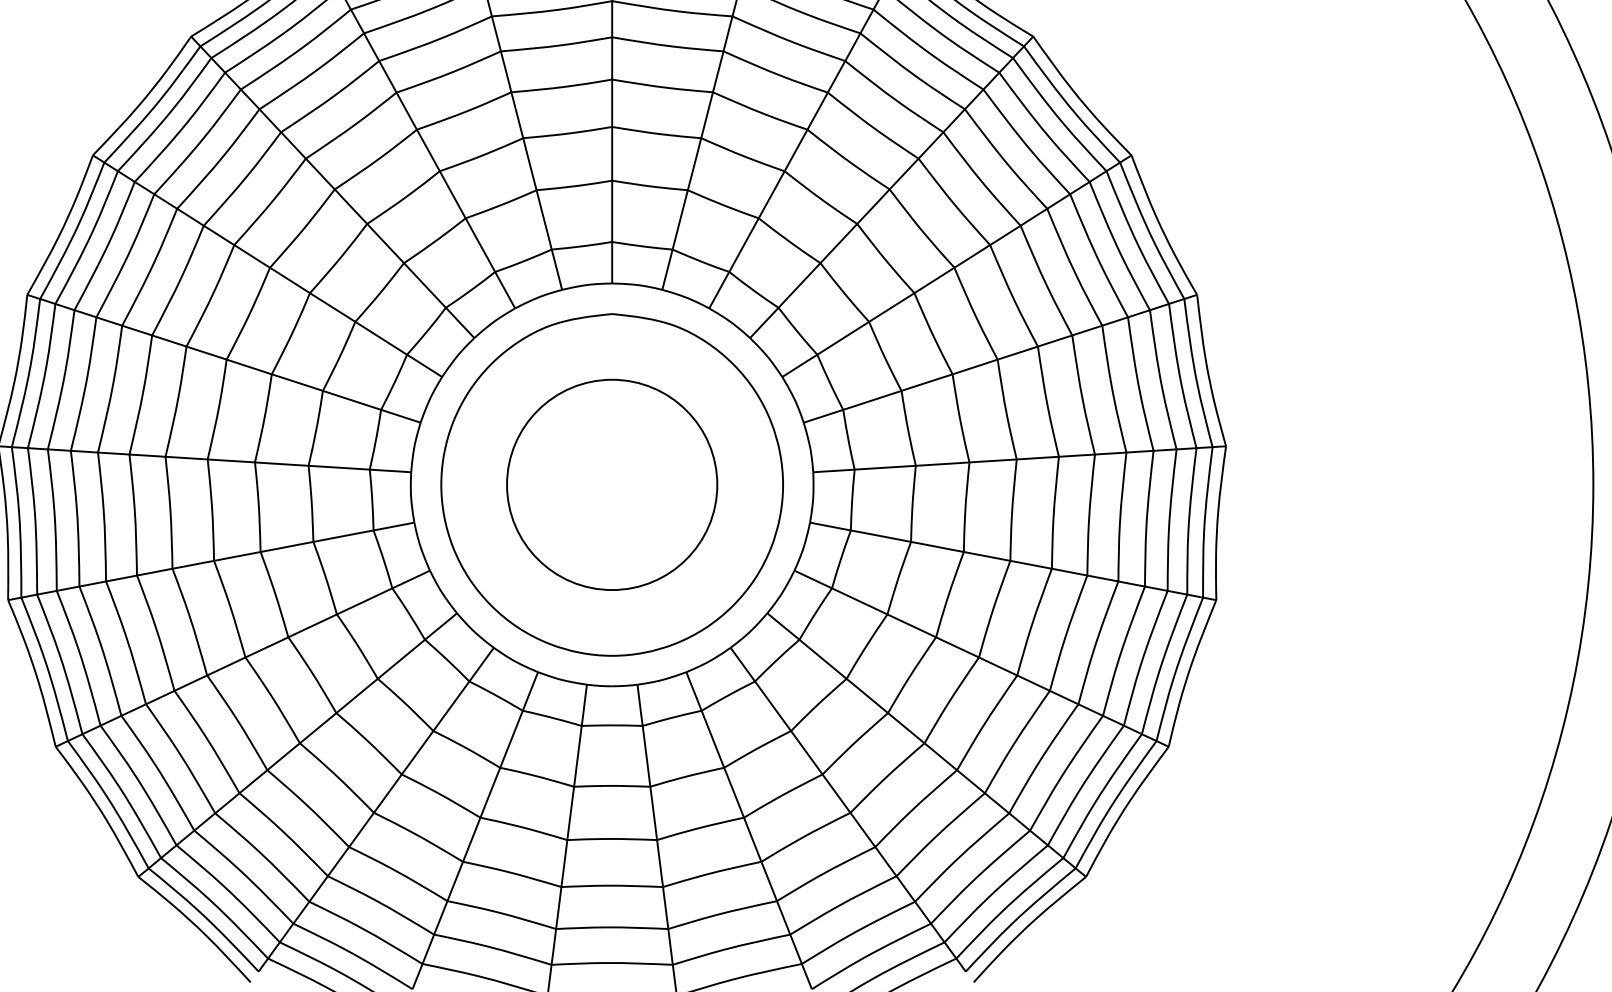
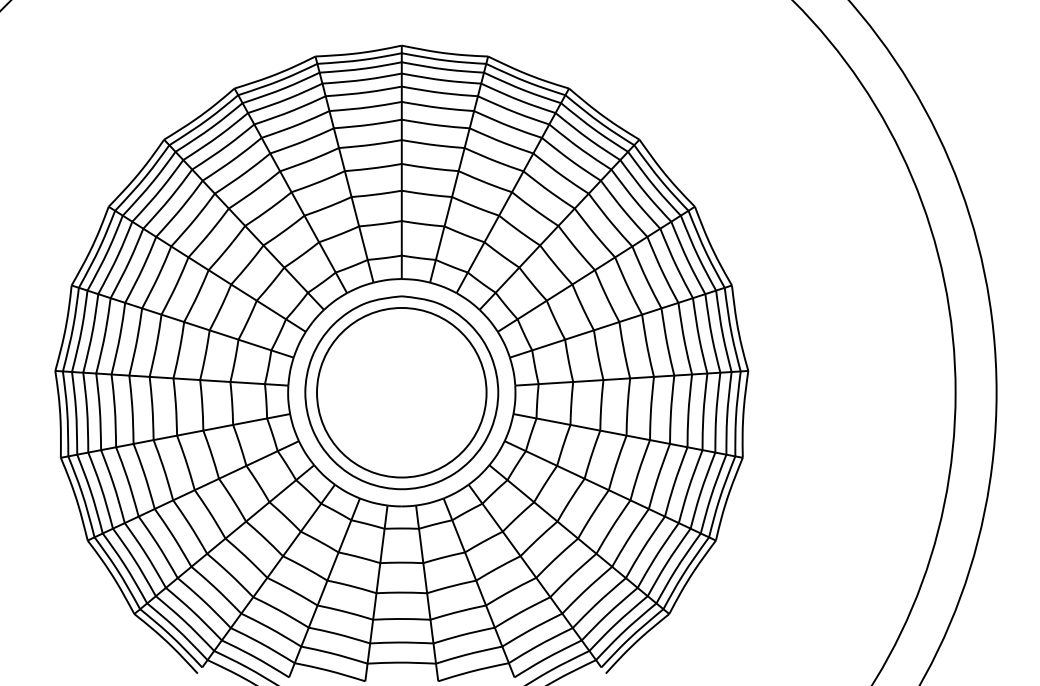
circle: (611, 484) -> (401, 392), size x1.43

